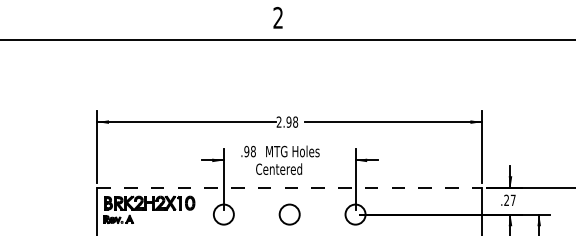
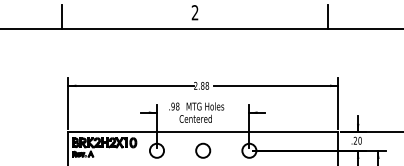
line: (89, 23) -> (62, 16), added
line: (468, 23) -> (328, 16), added
text: (288, 121) -> (202, 85), 2.98 -> 2.88
line: (290, 187) -> (203, 131), dashed -> solid
text: (512, 200) -> (359, 140), .27 -> .20

